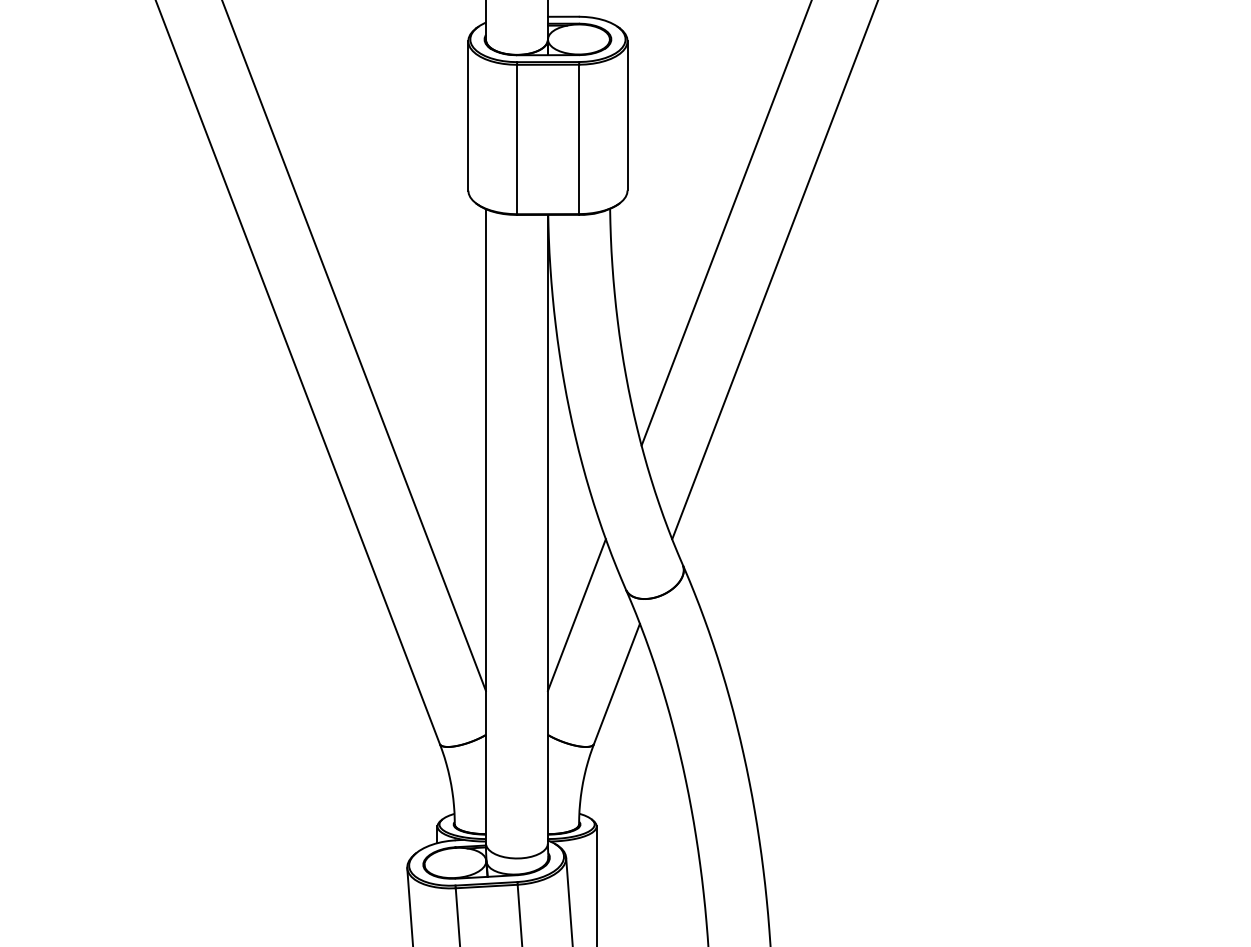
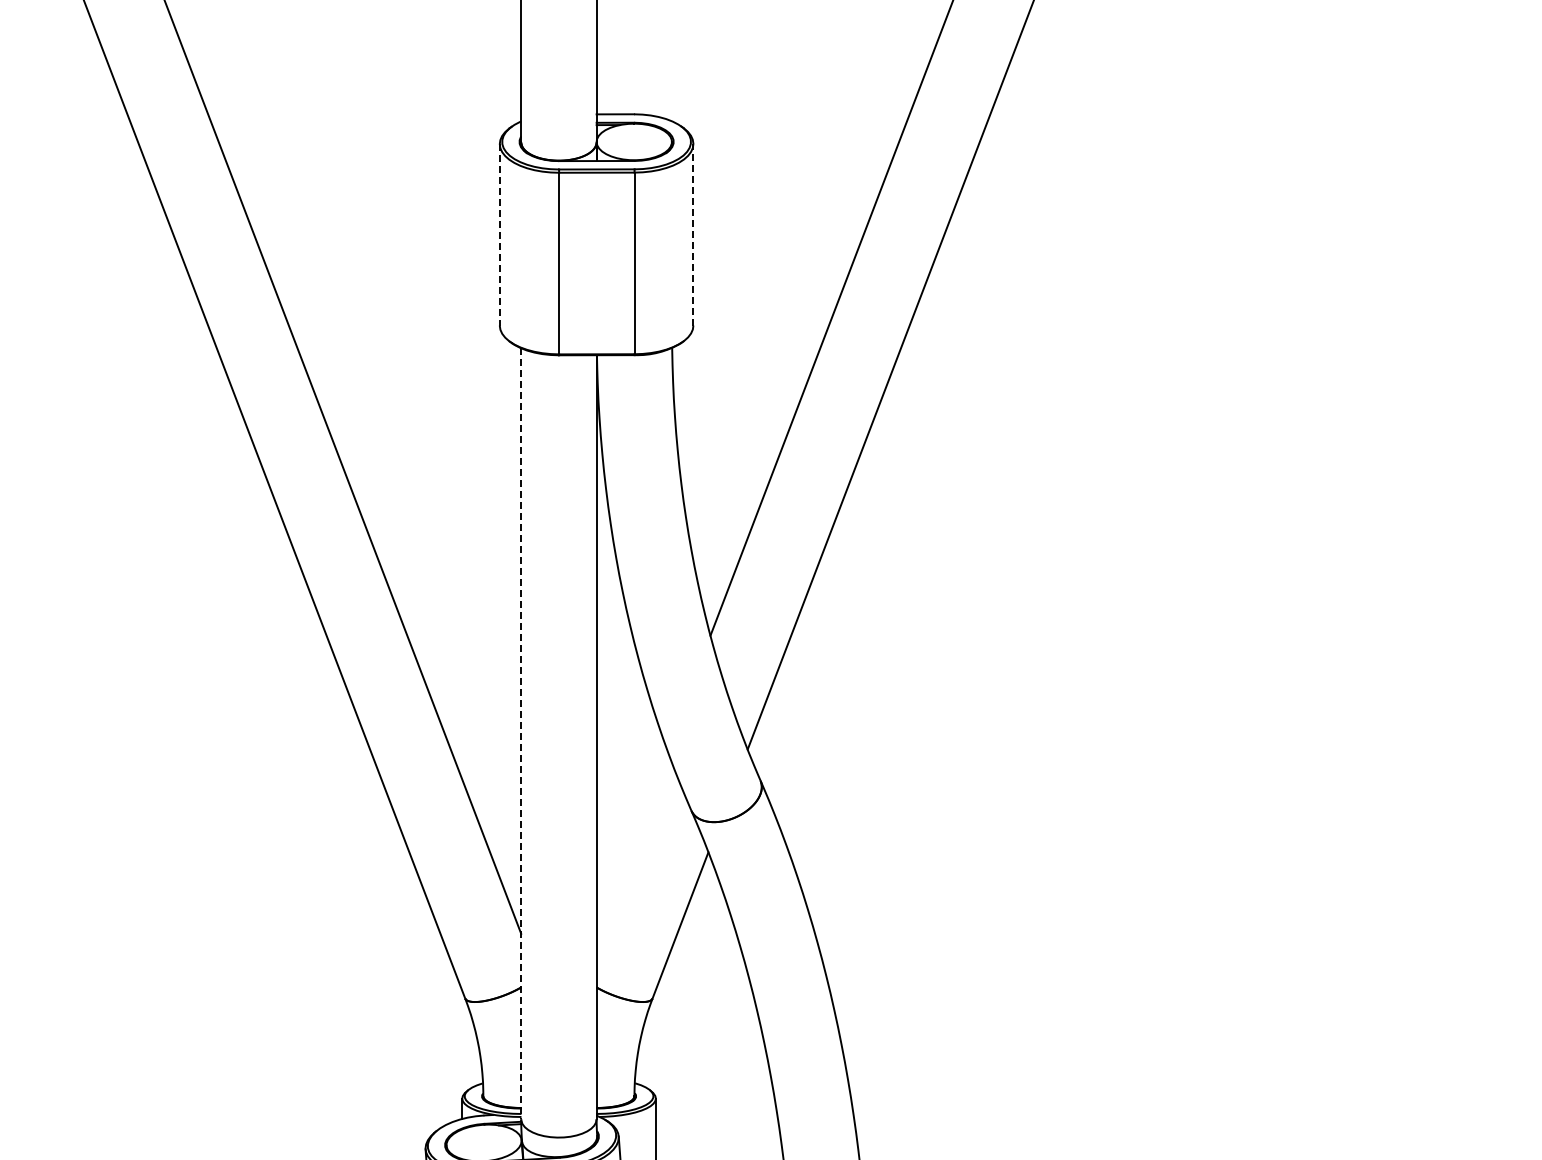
line: (468, 115) -> (499, 234), solid -> dashed
line: (627, 115) -> (693, 234), solid -> dashed
line: (486, 526) -> (521, 734), solid -> dashed
line: (576, 614) -> (631, 841), removed

